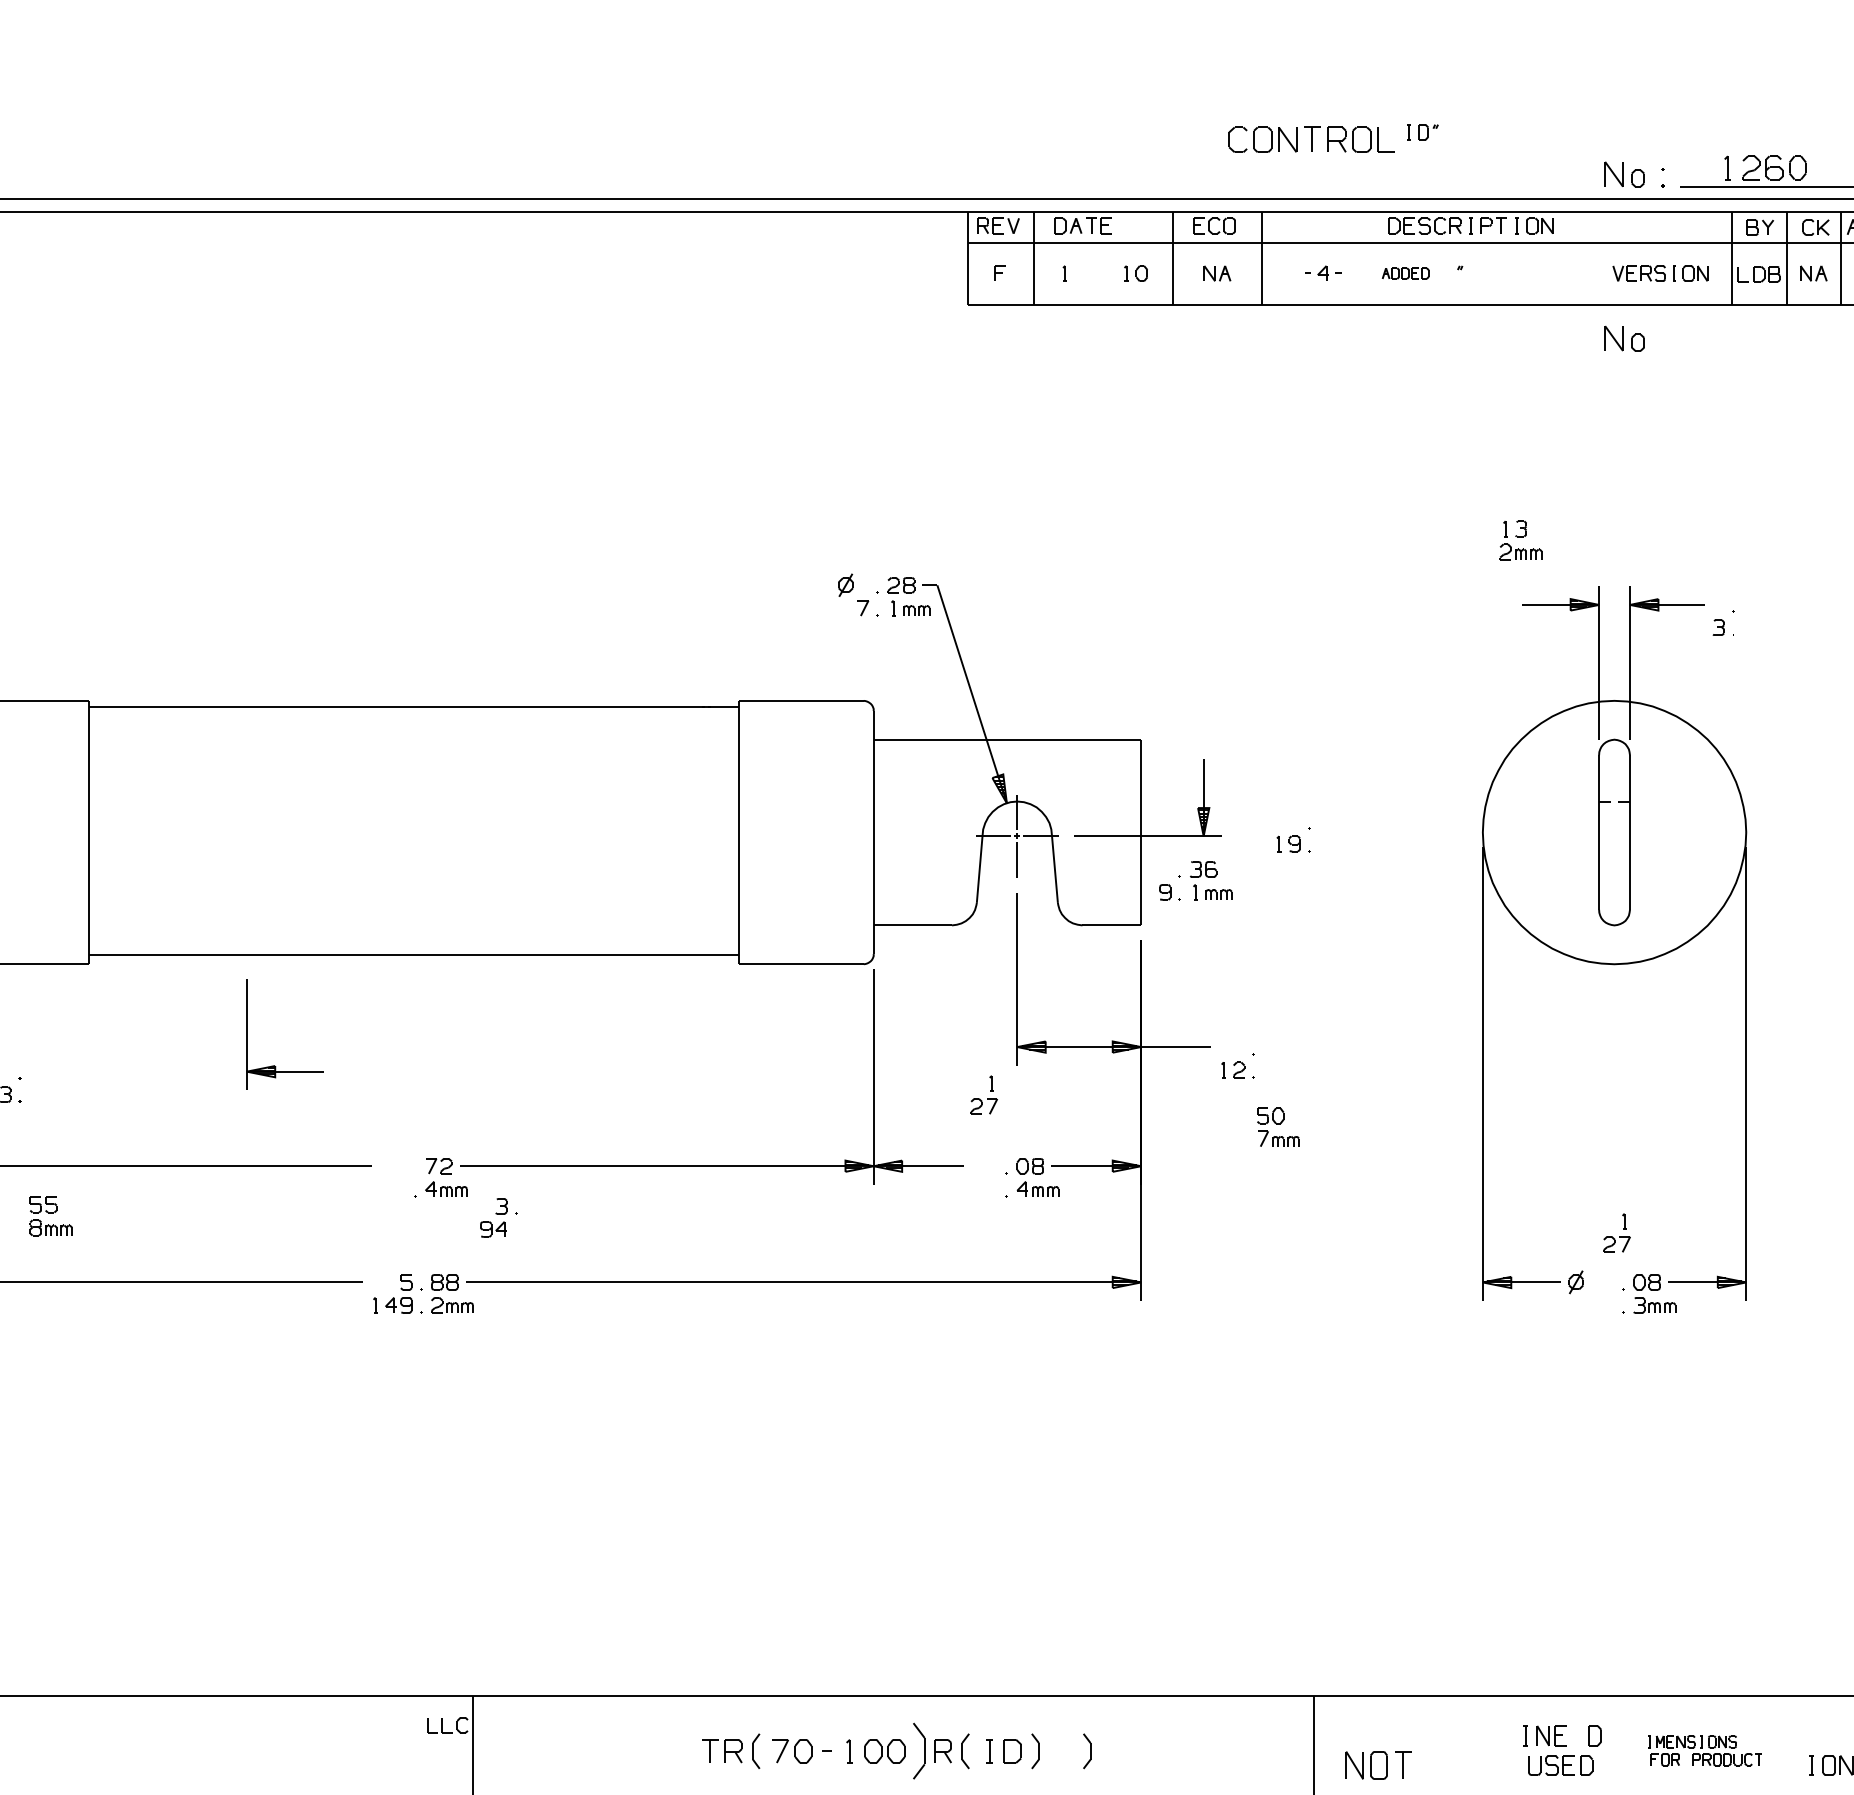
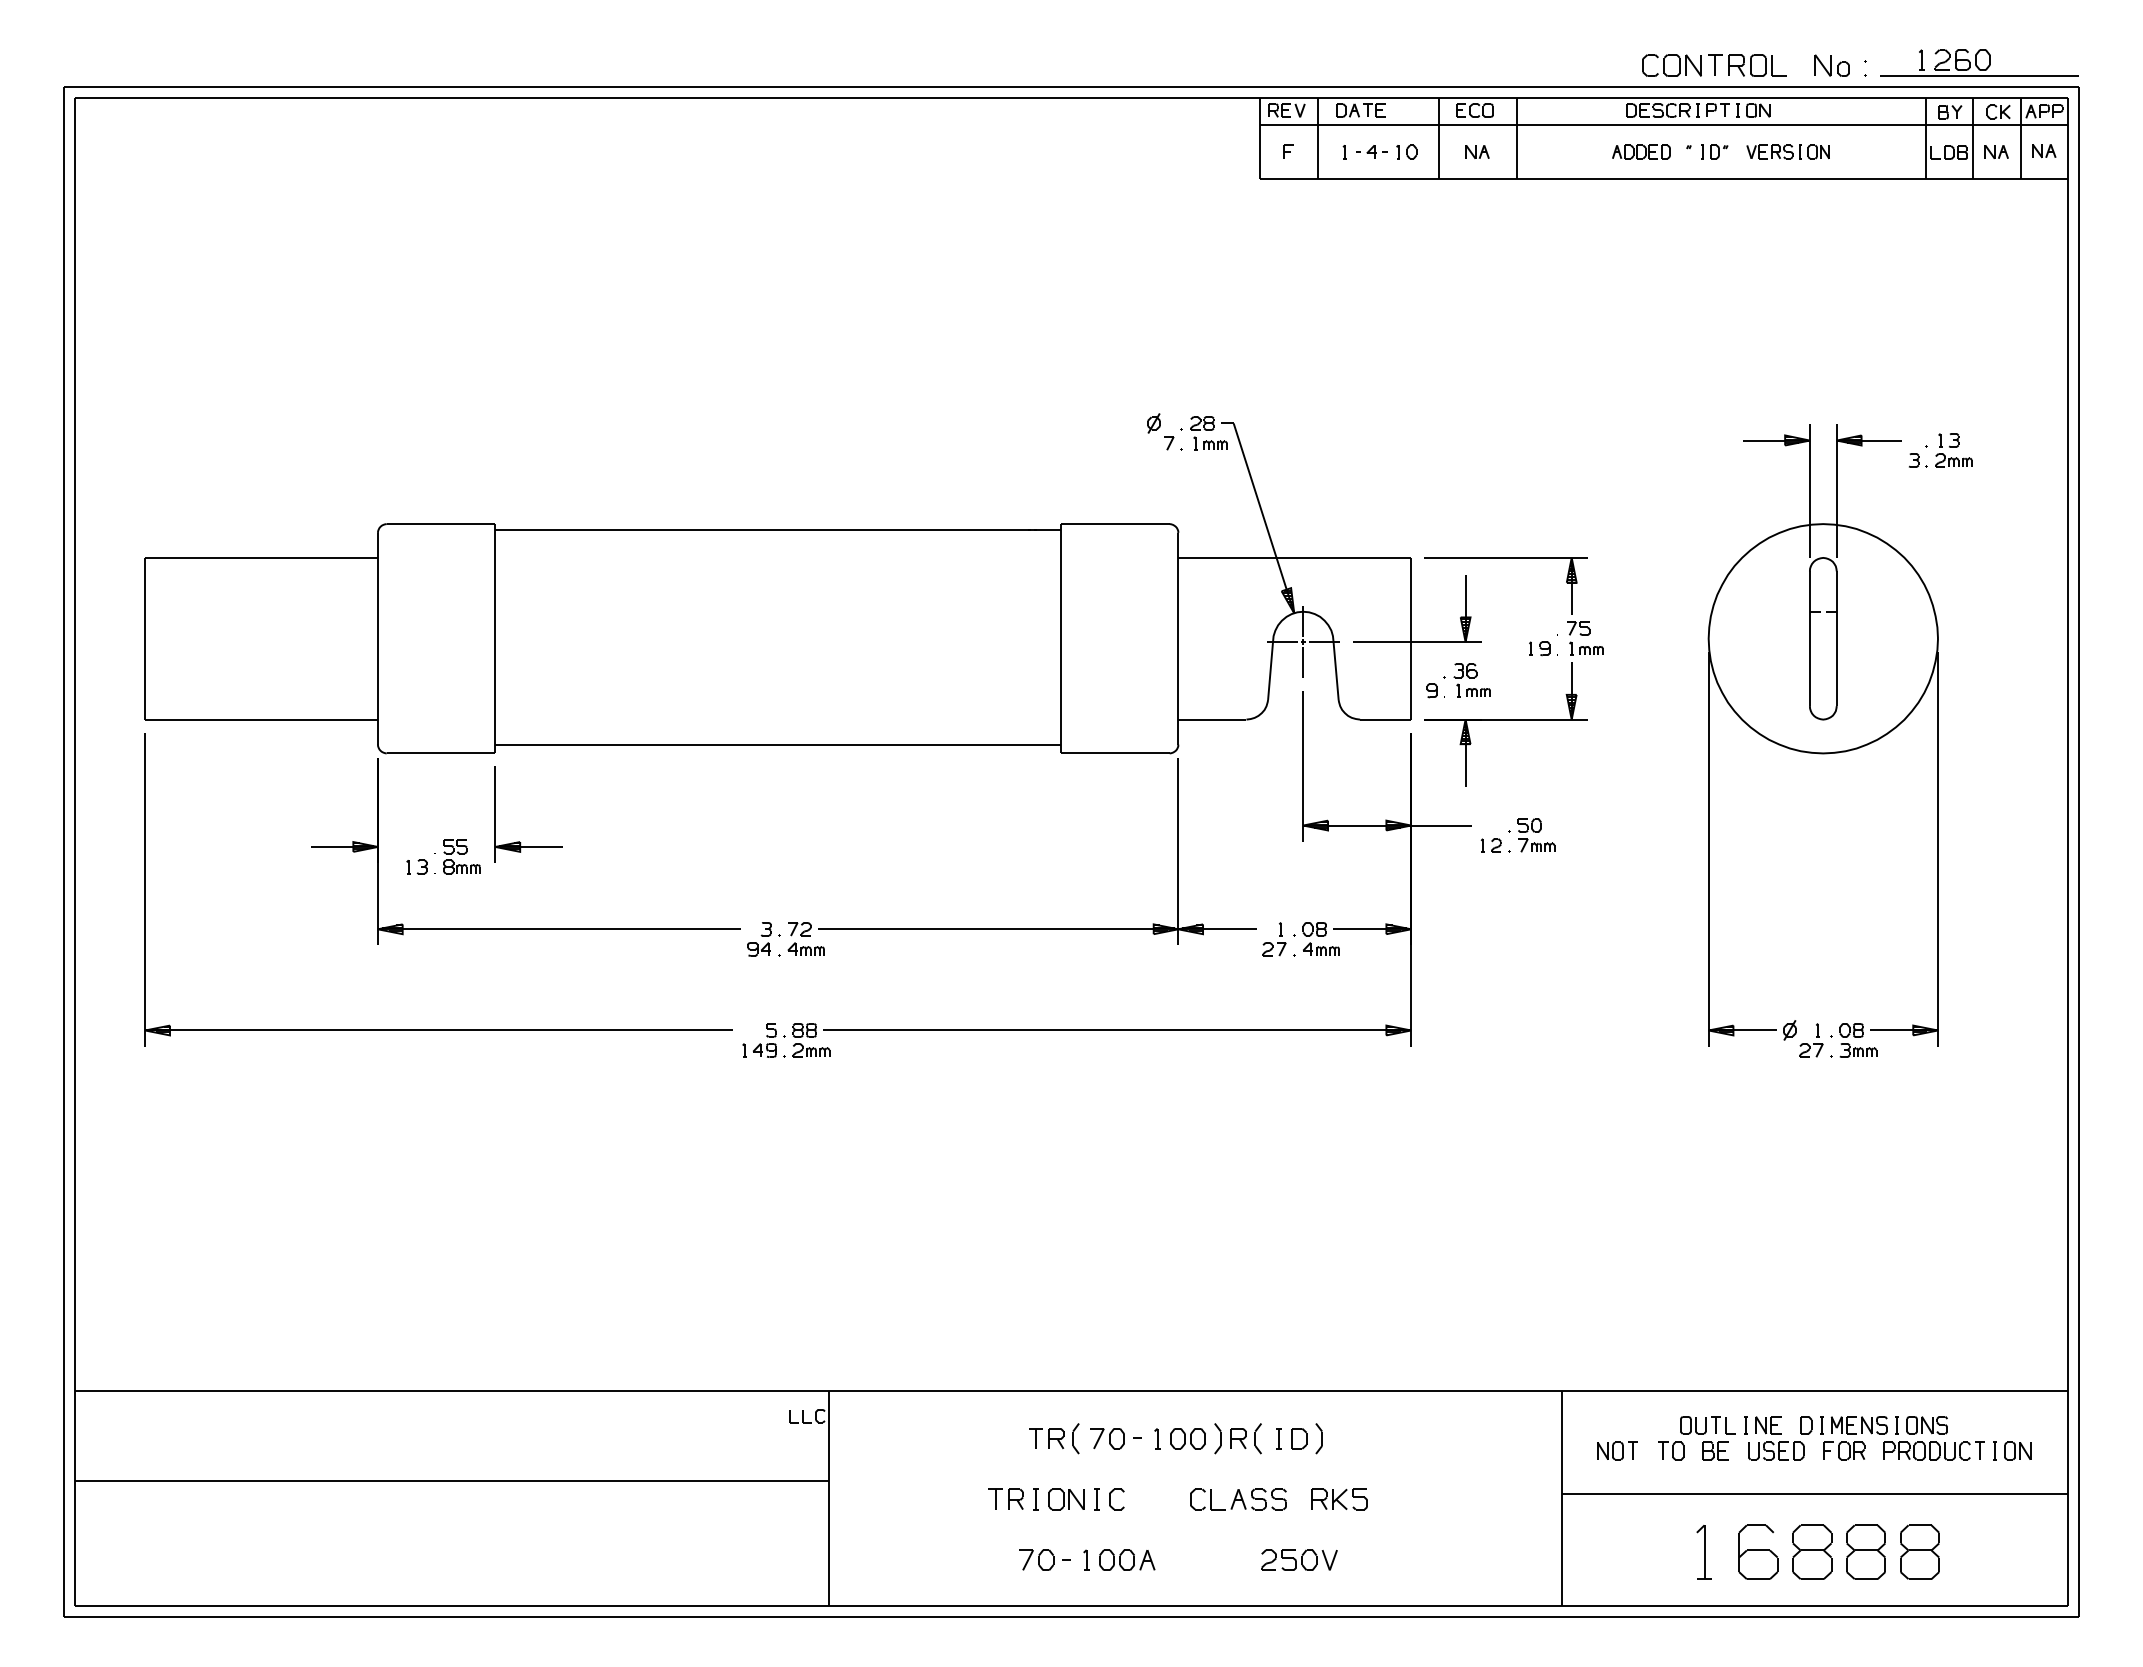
part: (1422, 131) -> (1714, 151), moved
part: (1311, 139) -> (1714, 65), moved
part: (1323, 272) -> (1371, 151), moved
part: (1405, 272) -> (1641, 151), size x1.43
part: (1659, 272) -> (1787, 151), moved
part: (1623, 338) -> (1831, 208), removed
part: (1520, 540) -> (1953, 450), moved
part: (1258, 925) -> (1513, 719), added
part: (274, 1065) -> (519, 841), moved
part: (984, 1095) -> (1274, 939), moved
part: (1278, 1127) -> (1536, 835), moved
part: (50, 1215) -> (461, 856), moved
part: (498, 1218) -> (763, 939), moved
part: (1617, 1233) -> (1811, 1040), moved
part: (918, 1751) -> (1217, 1438), size x0.62
part: (1086, 1751) -> (1363, 1438), removed
part: (1468, 1751) -> (1696, 1438), added
part: (1705, 1751) -> (1902, 1438), size x1.67
part: (1378, 1764) -> (1617, 1450), size x0.71

